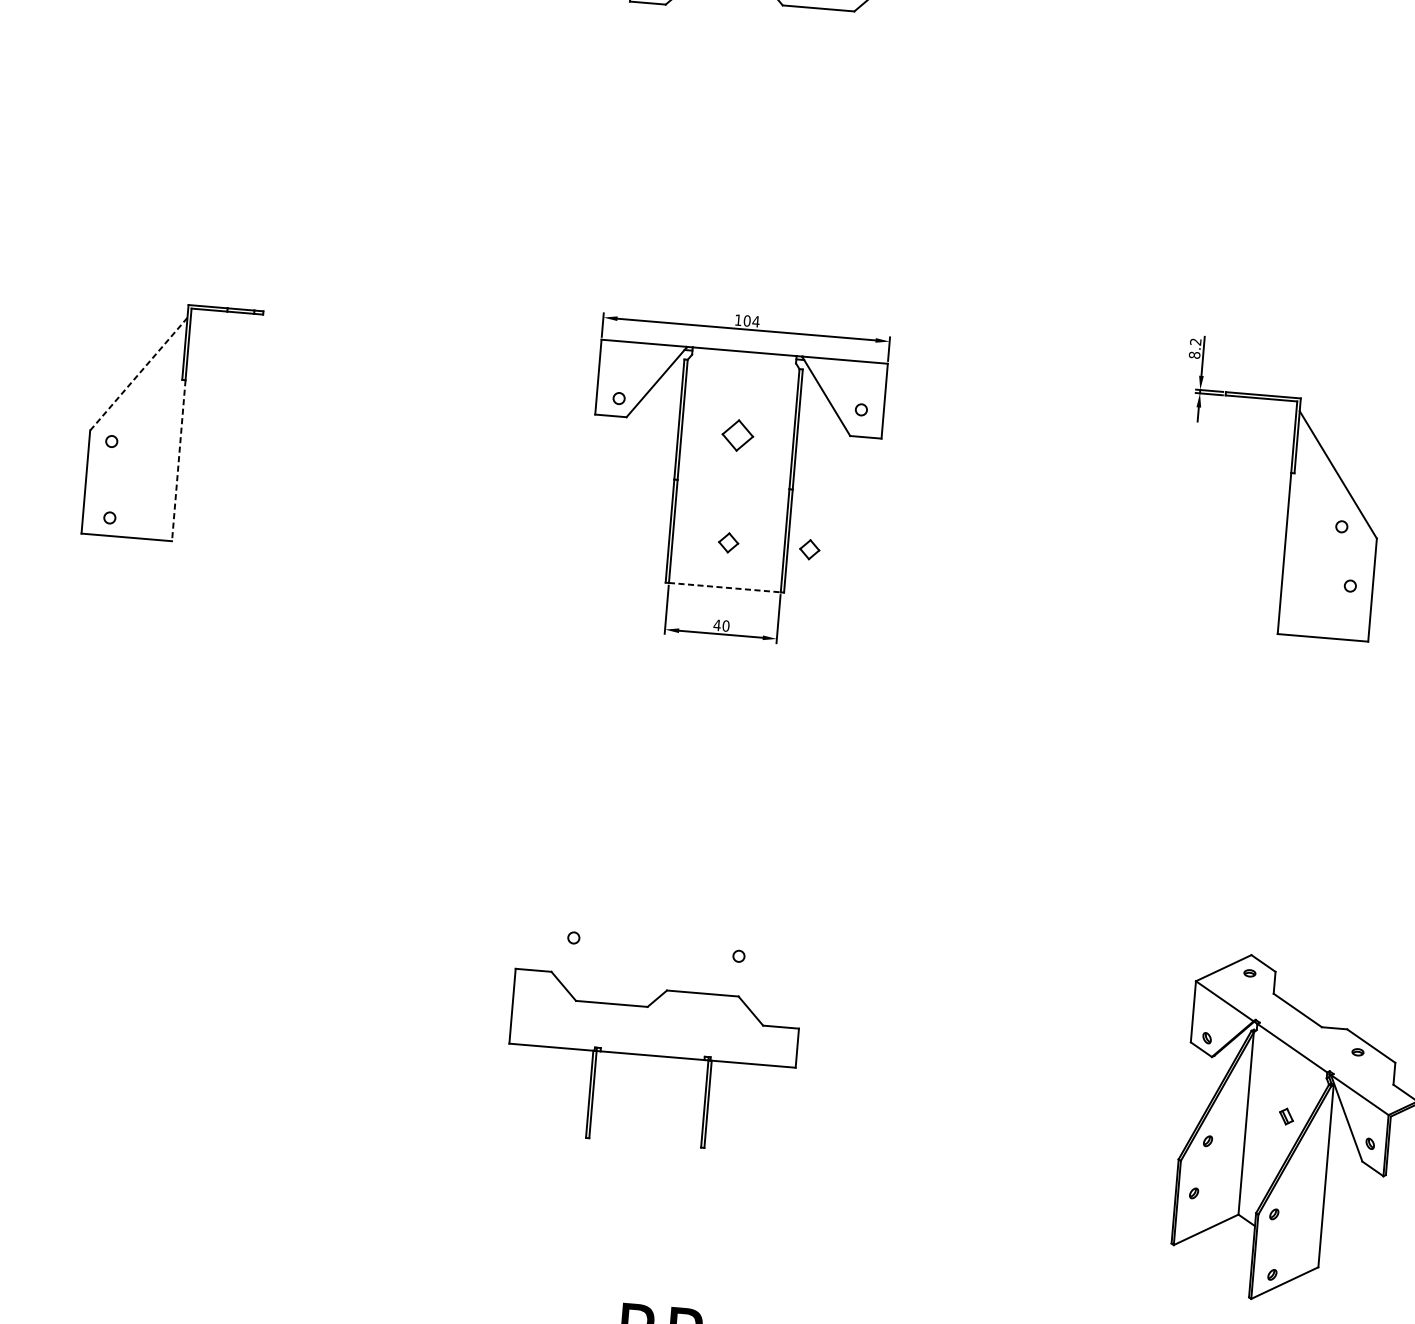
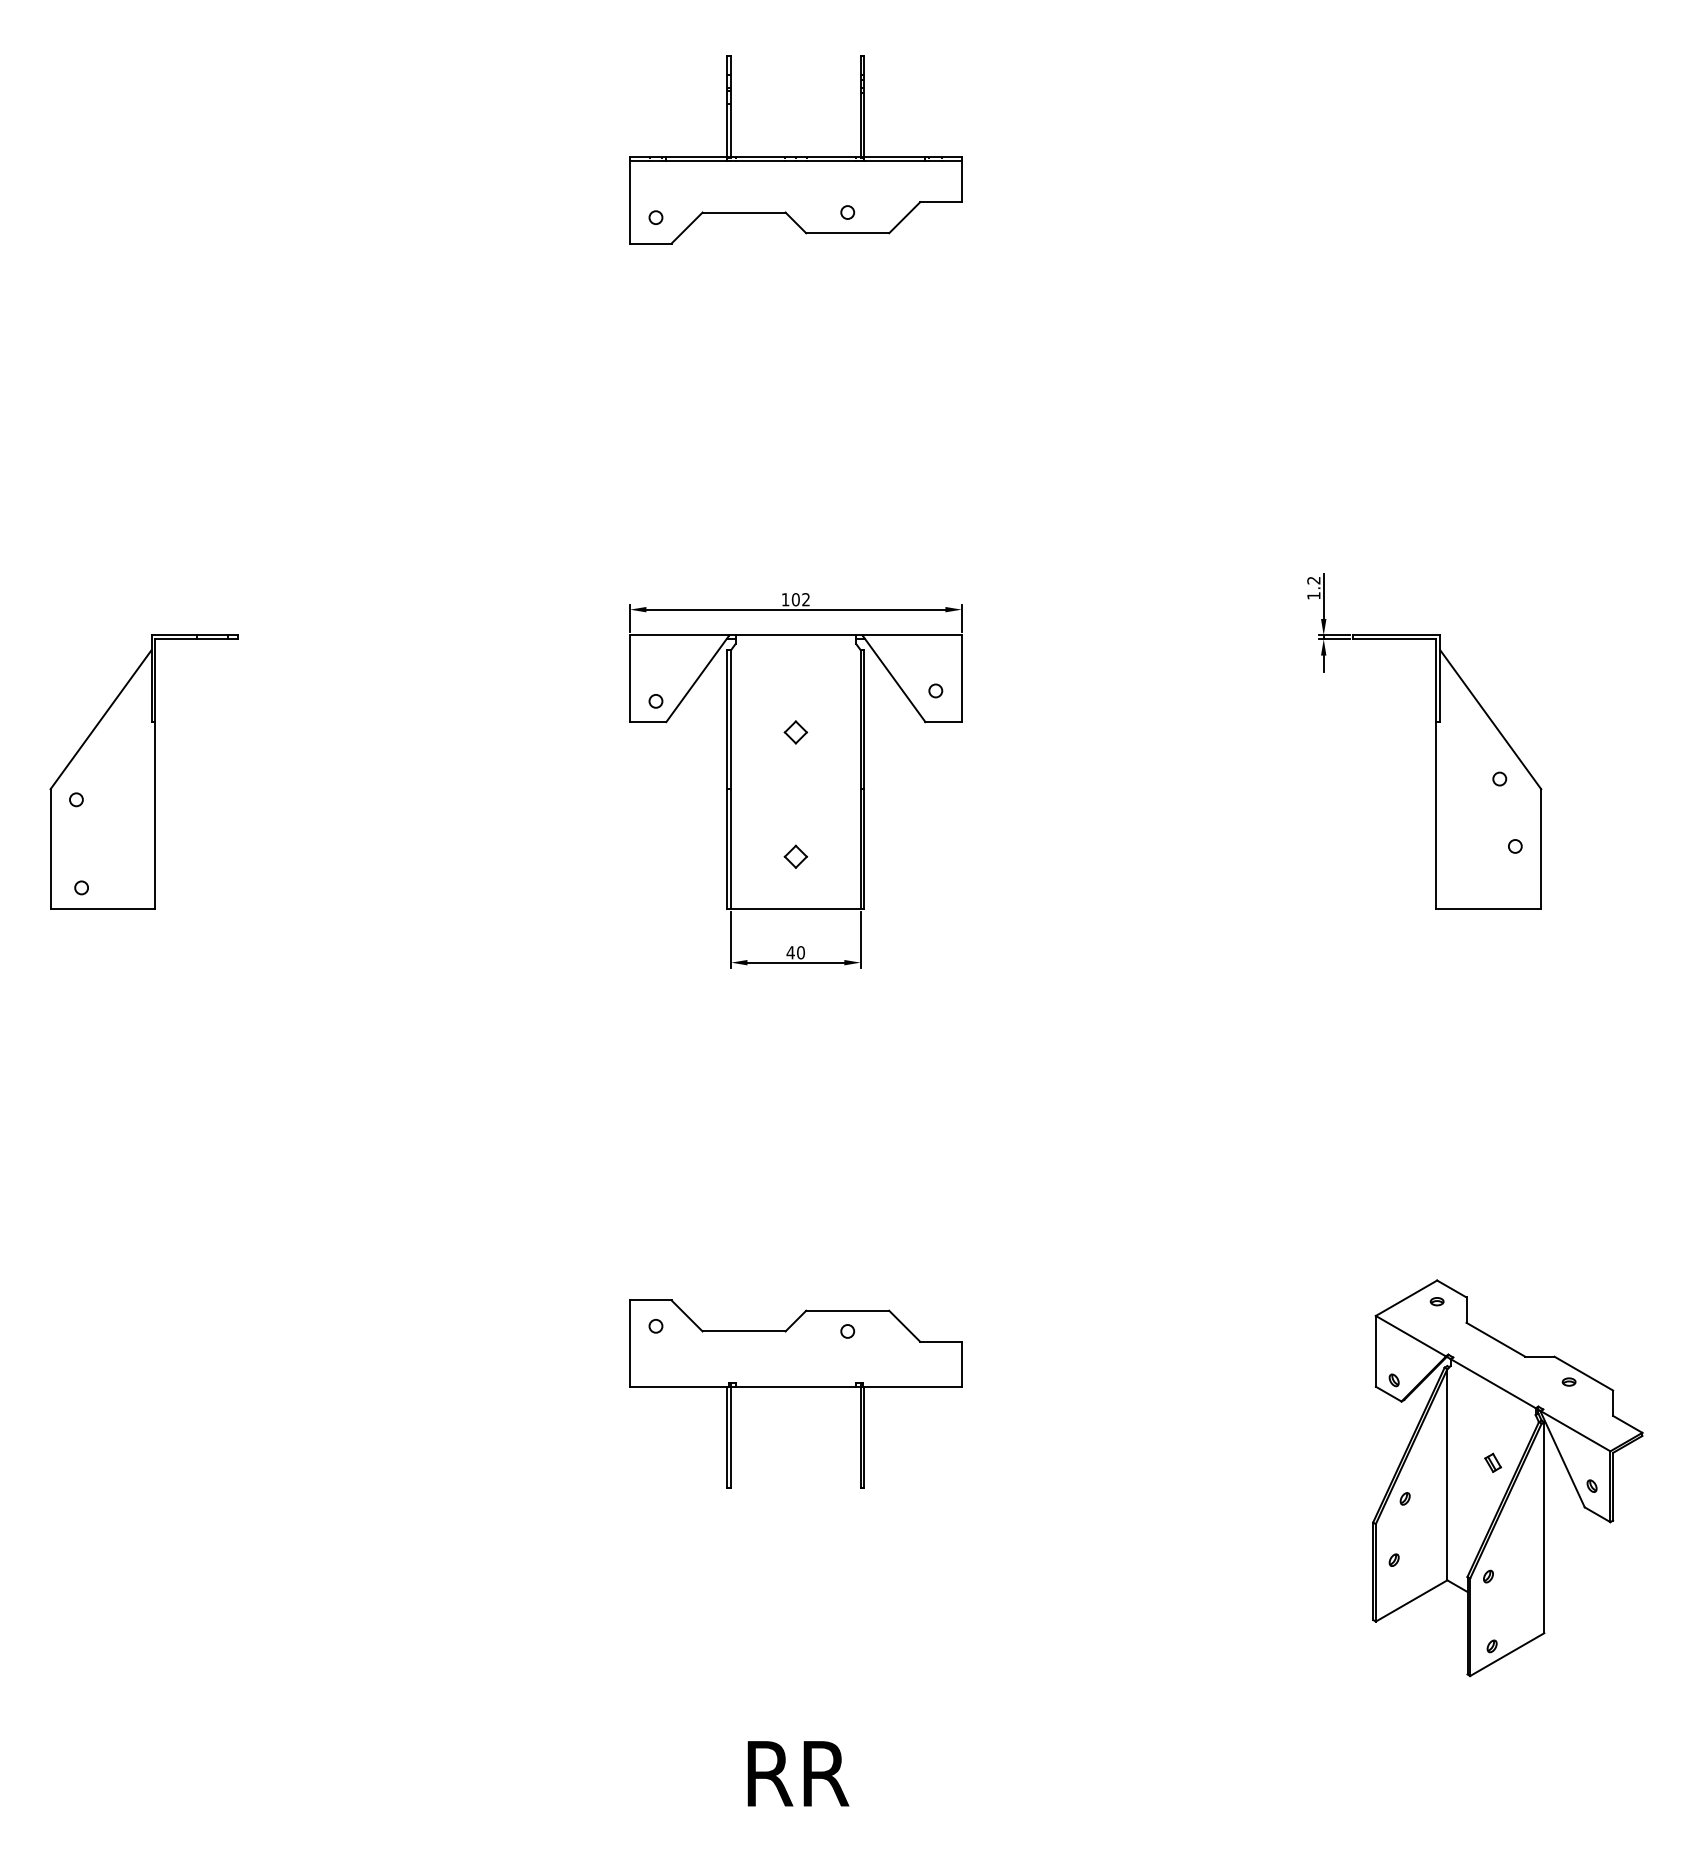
text: (755, 321) -> (805, 599), 104 -> 102
text: (1194, 354) -> (1313, 595), 8.2 -> 1.2
line: (139, 374) -> (101, 719), dashed -> solid
part: (737, 435) -> (795, 732), size x0.62
line: (178, 460) -> (155, 815), dashed -> solid
part: (809, 549) -> (889, 856), removed
line: (724, 587) -> (795, 908), dashed -> solid
part: (651, 1061) -> (795, 1393), moved

